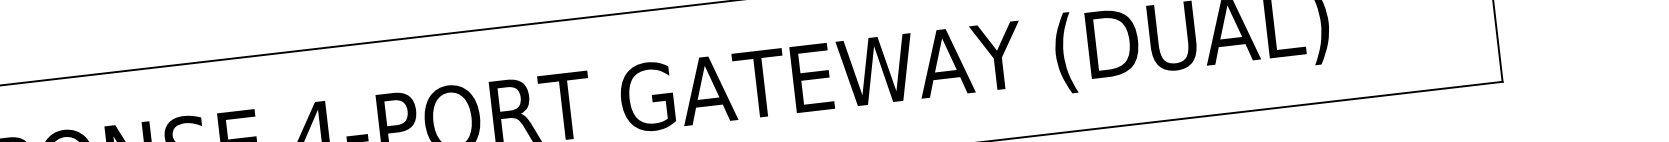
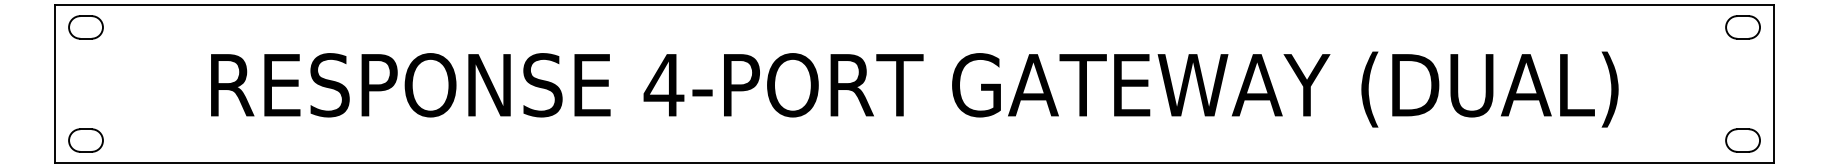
part: (1466, 61) -> (1742, 140), added

